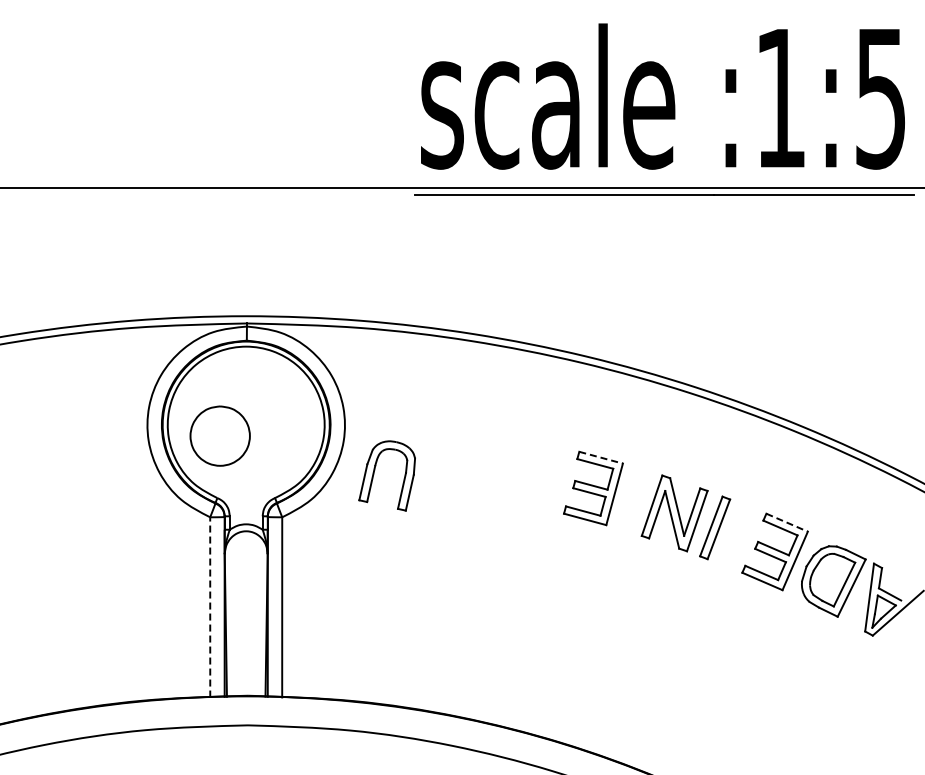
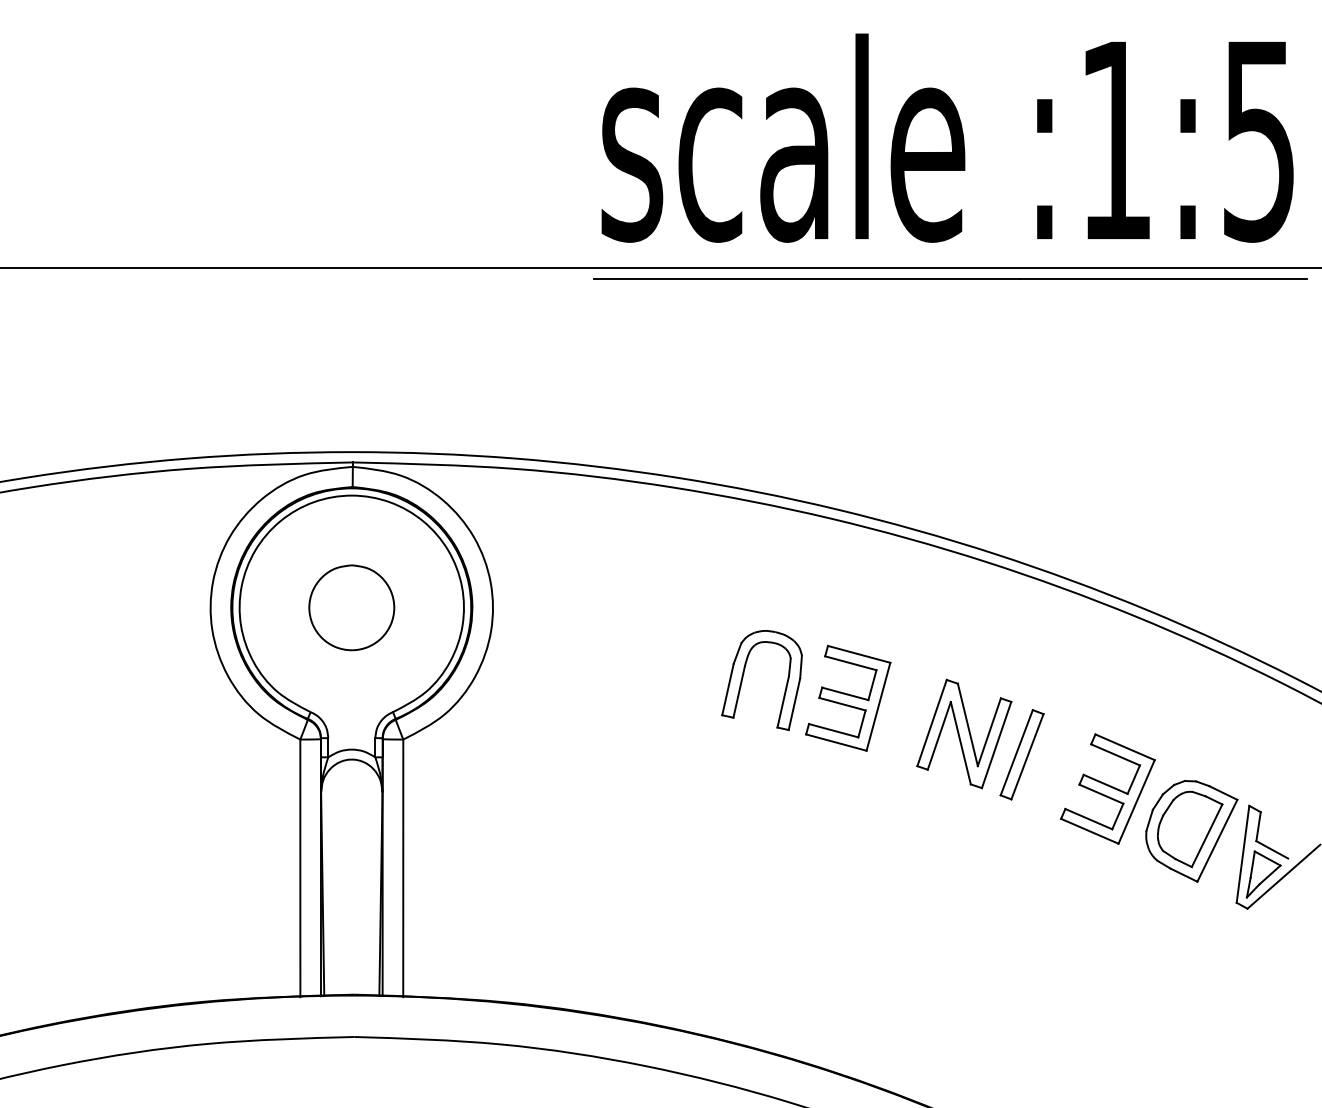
part: (219, 435) -> (350, 606), moved
line: (601, 457) -> (859, 654), dashed -> solid
part: (374, 474) -> (743, 678), moved
line: (787, 522) -> (1125, 746), dashed -> solid
line: (210, 606) -> (300, 867), dashed -> solid

